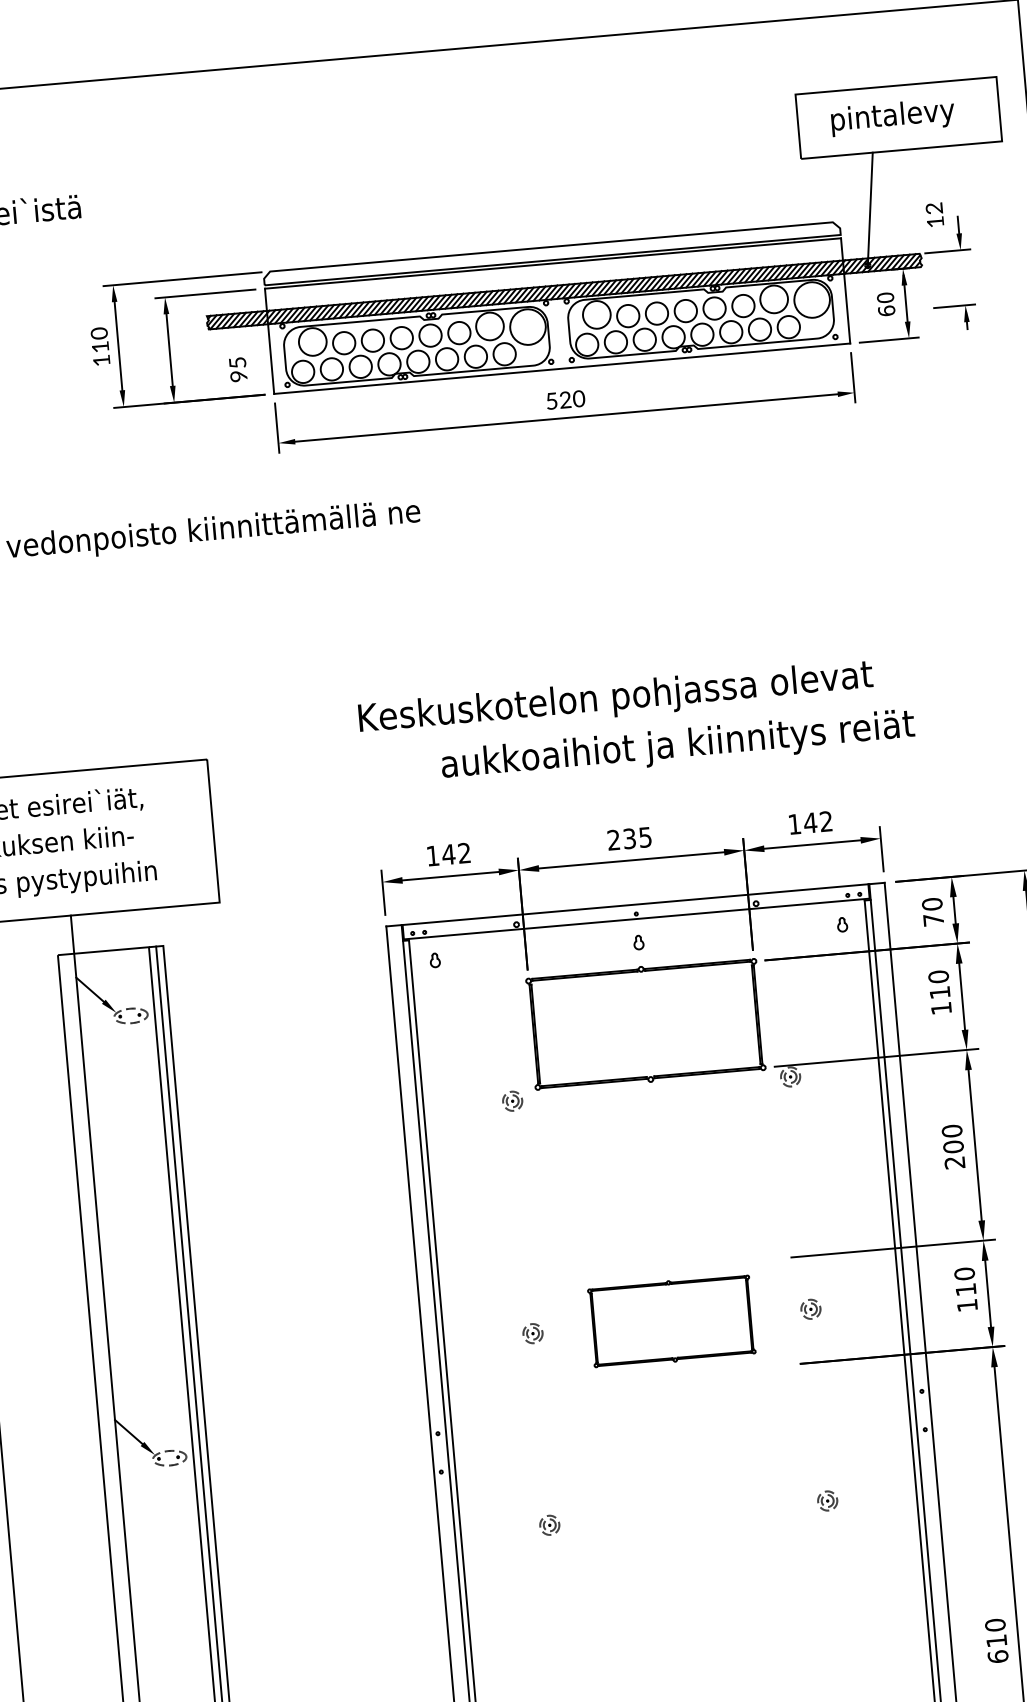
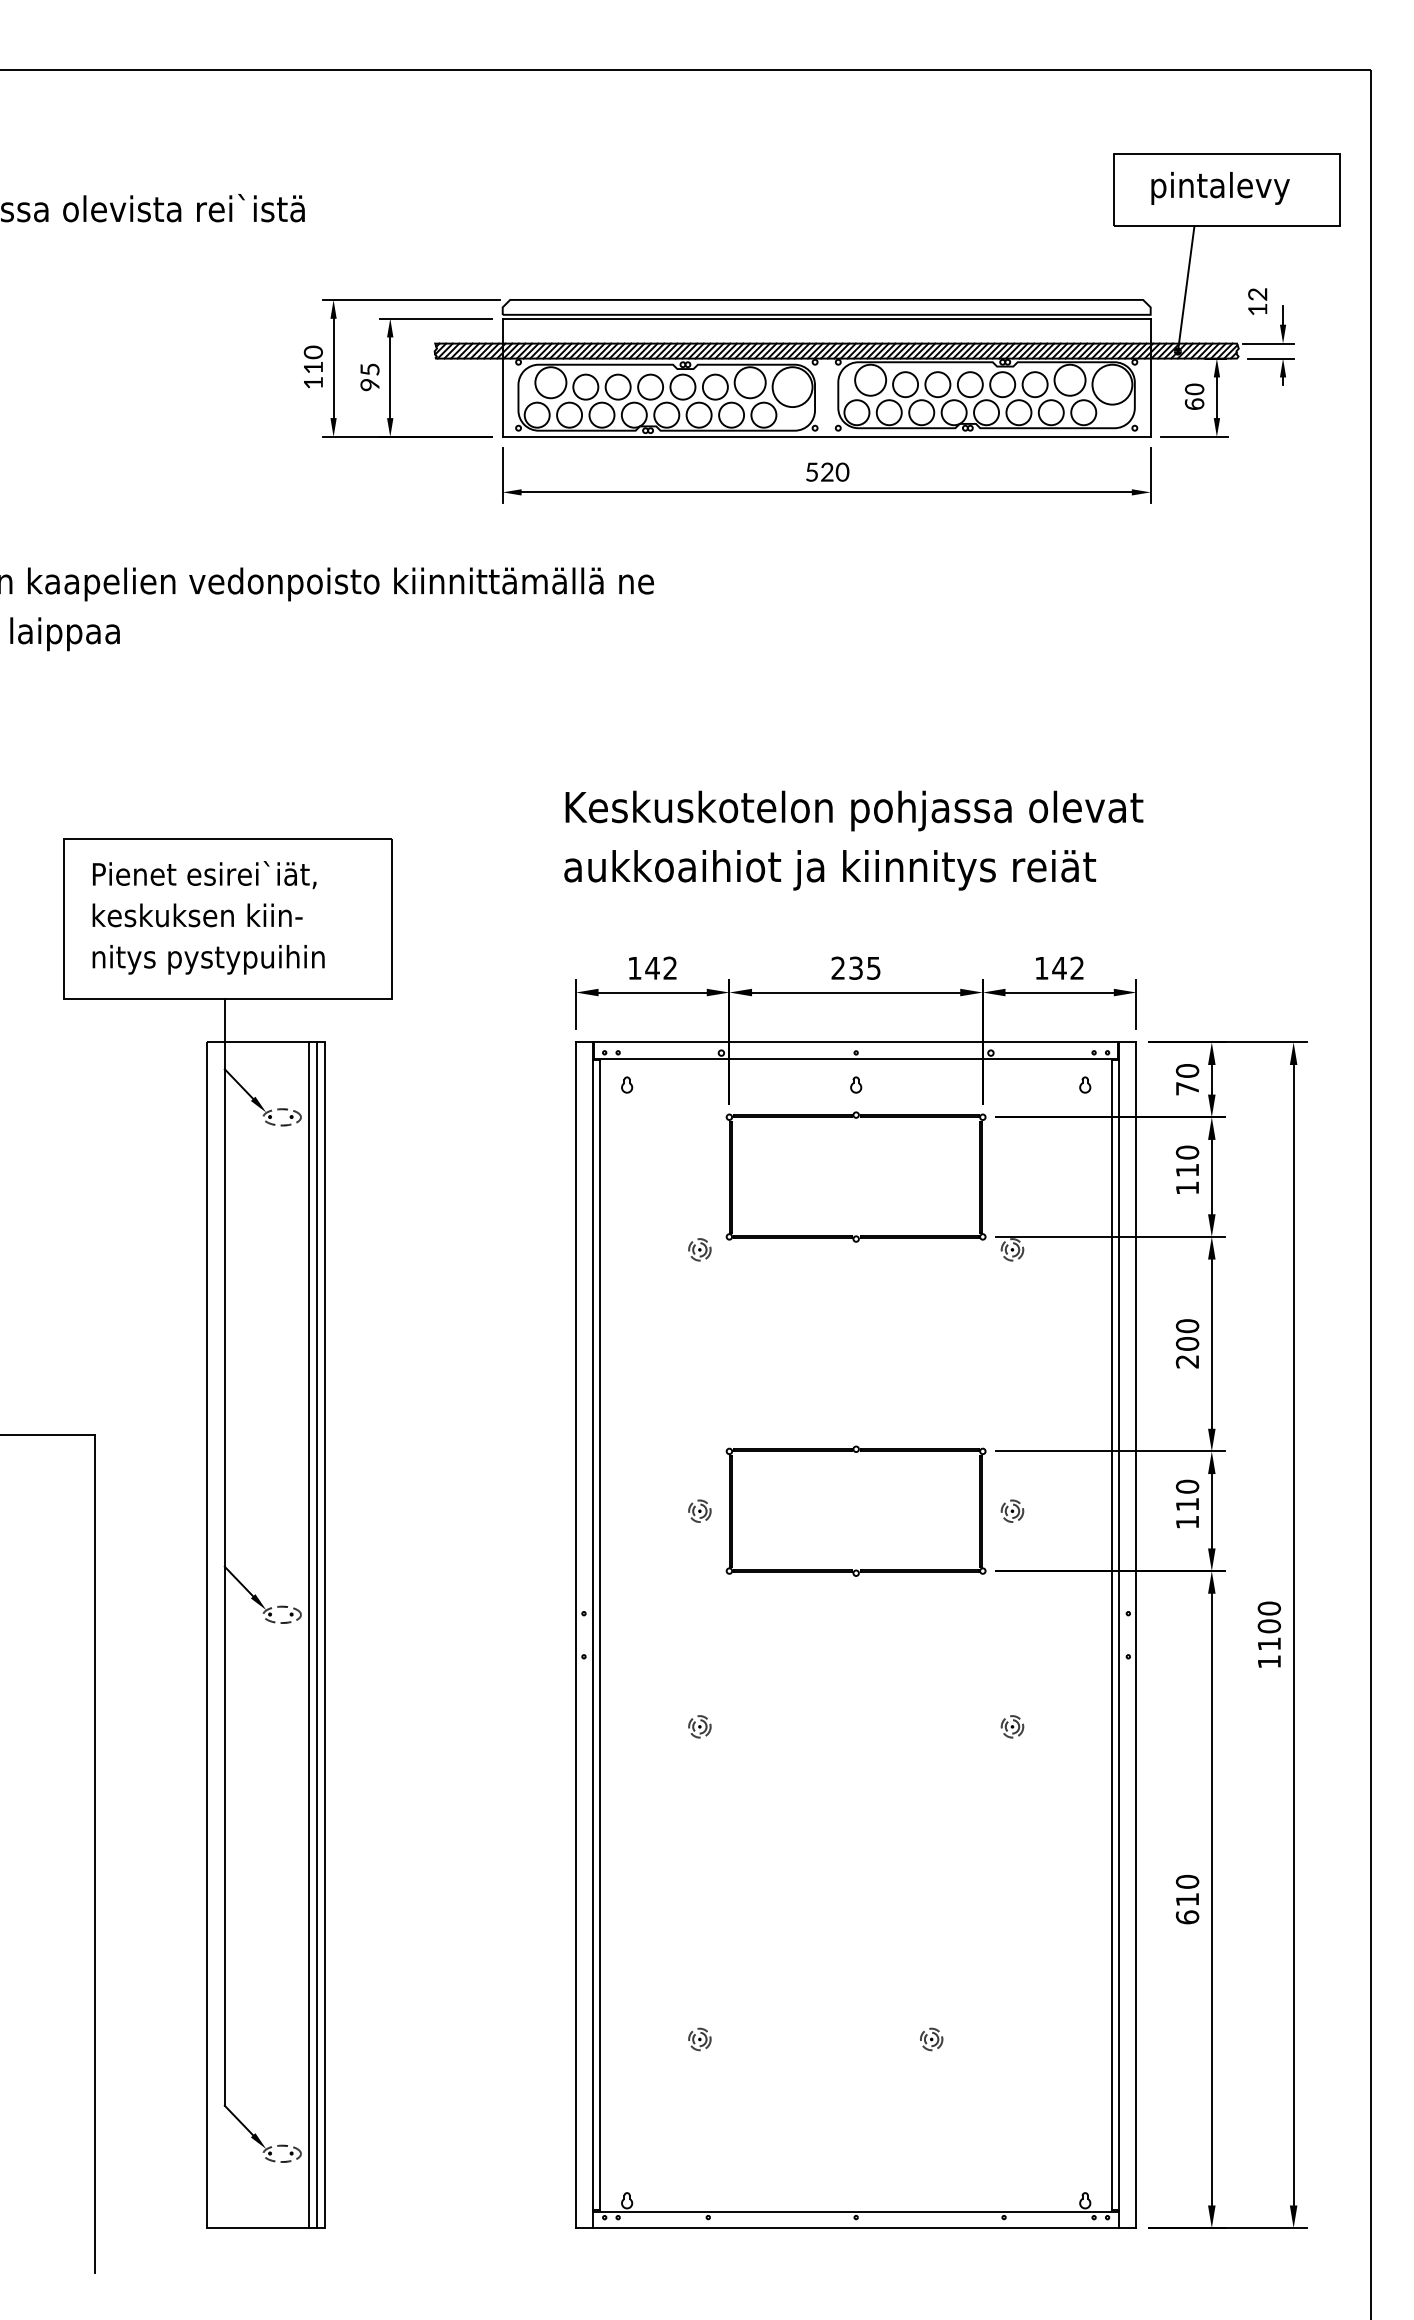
part: (964, 317) -> (1280, 372), moved
text: (237, 369) -> (369, 377), moved
text: (678, 746) -> (830, 870), moved
part: (671, 1320) -> (855, 1510), size x1.43

